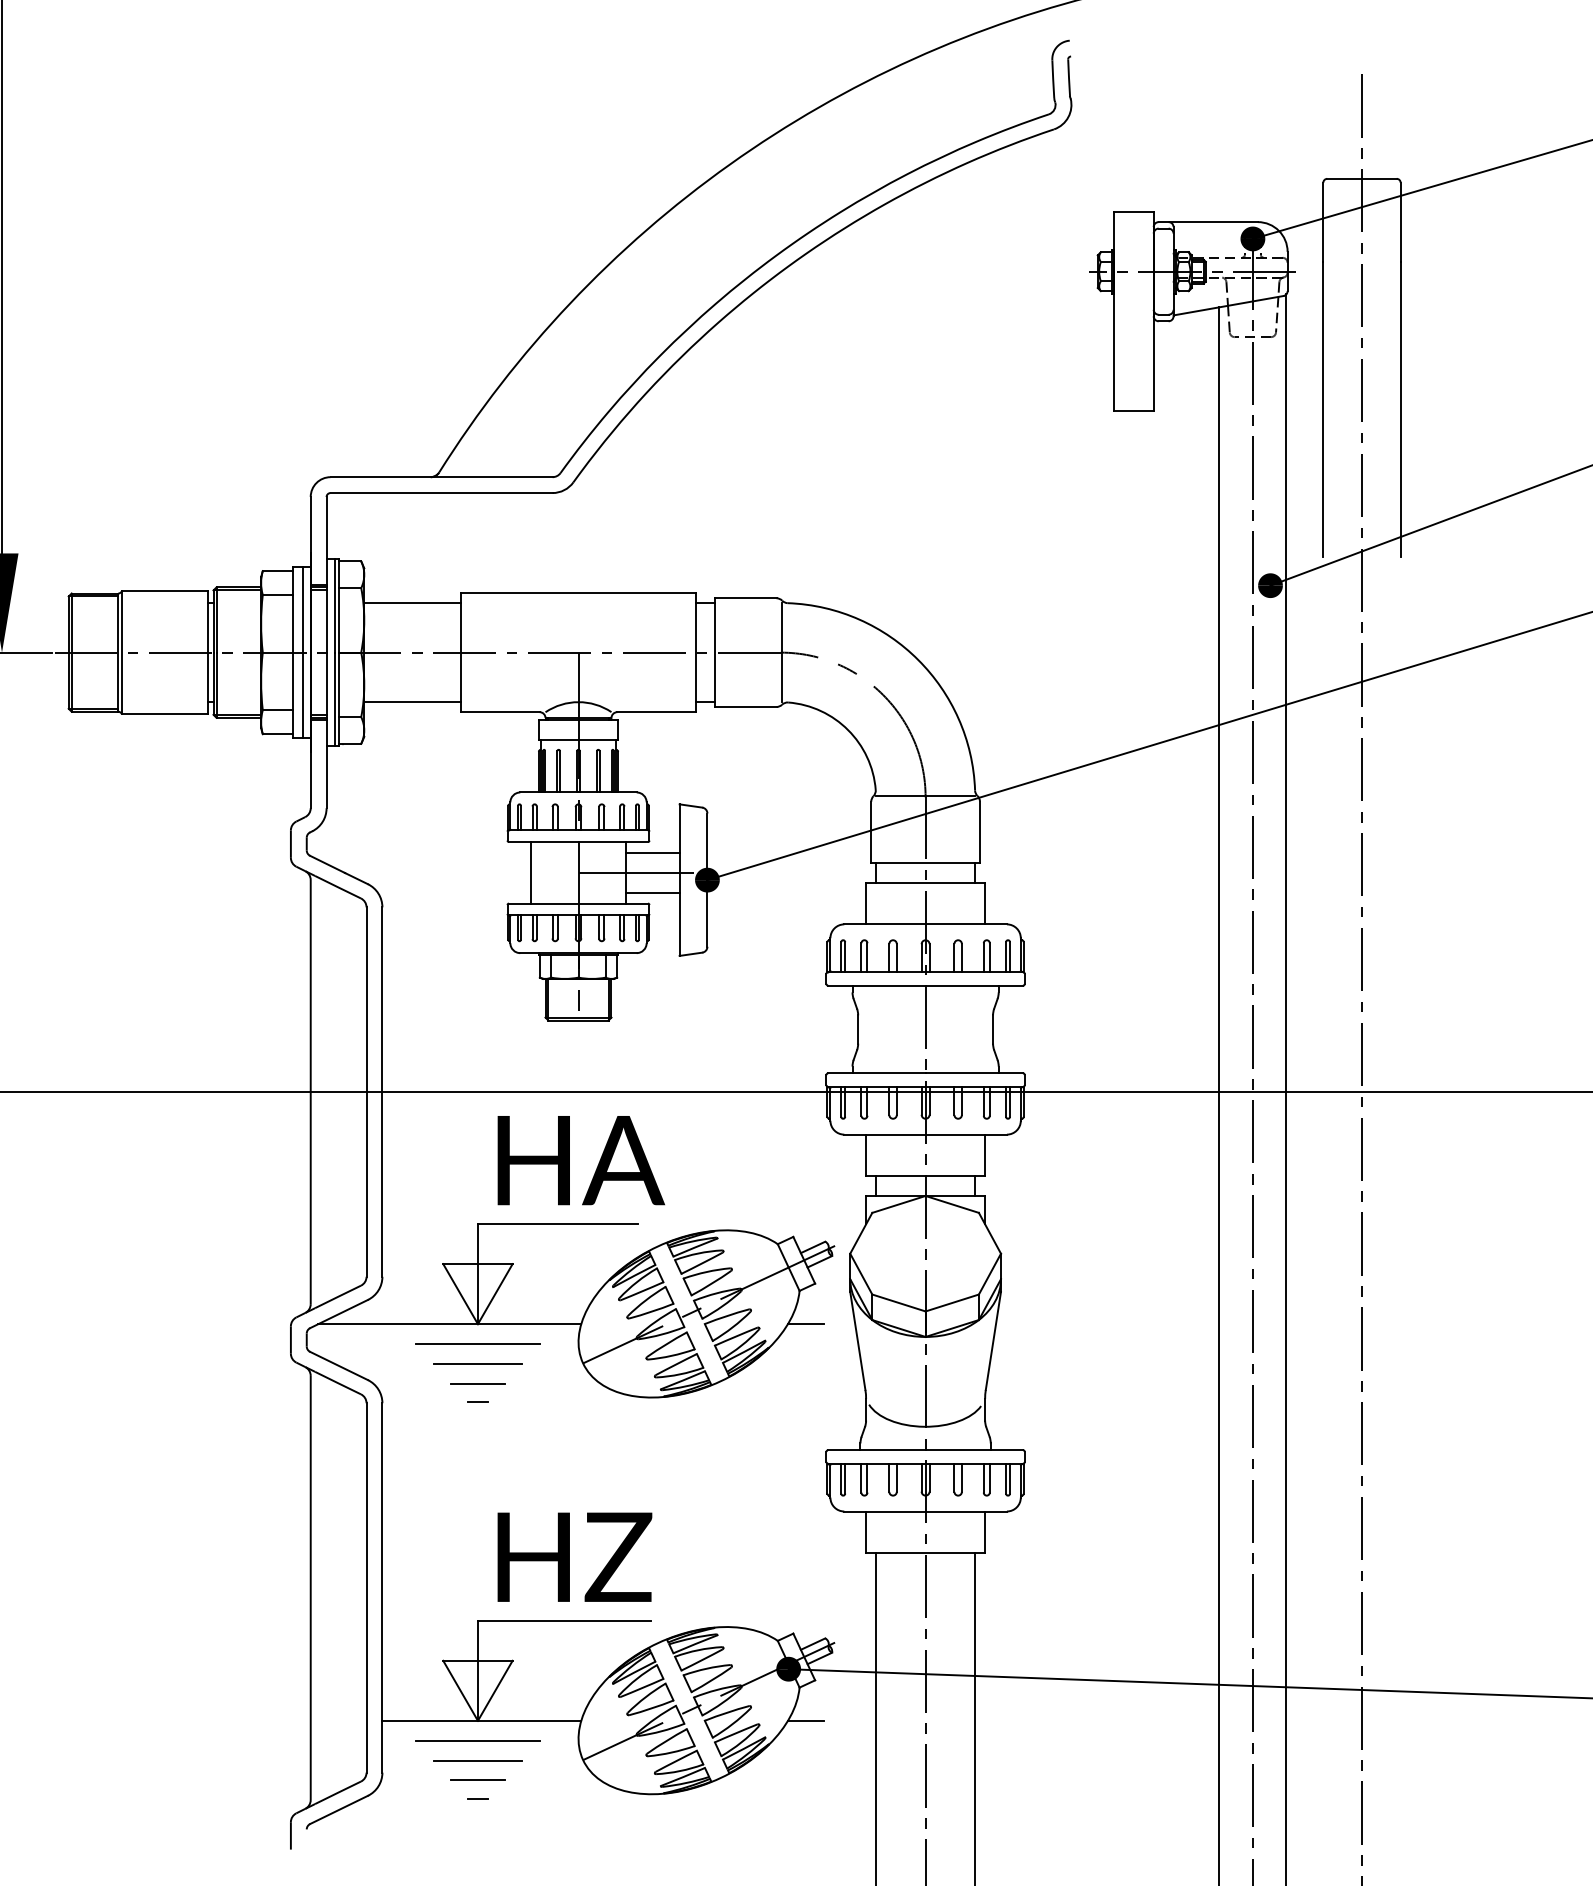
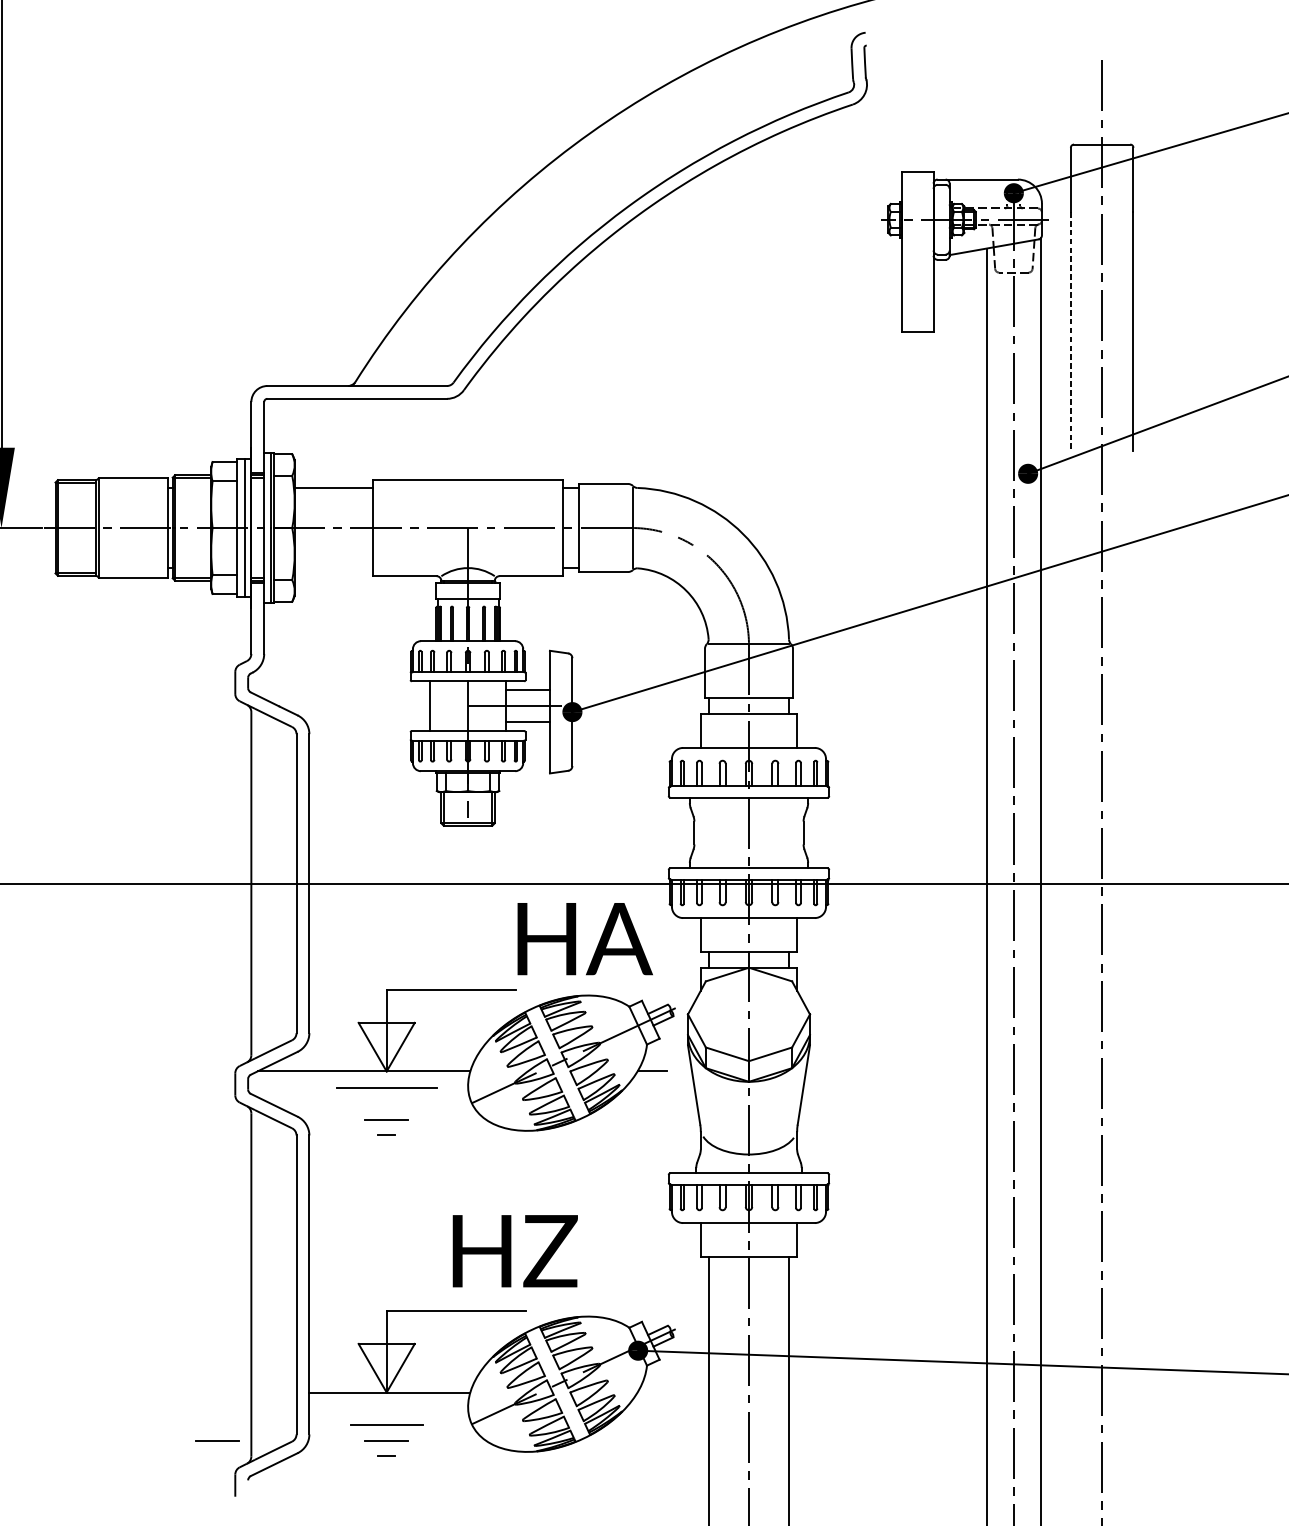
line: (1323, 409) -> (1071, 331), solid -> dashed
line: (412, 702) -> (333, 568), removed
text: (580, 1160) -> (584, 939), moved
line: (477, 1363) -> (386, 1103), removed
text: (574, 1556) -> (515, 1250), moved
line: (805, 1720) -> (651, 1392), removed
line: (477, 1740) -> (386, 1408), removed
line: (268, 1779) -> (217, 1439), added

